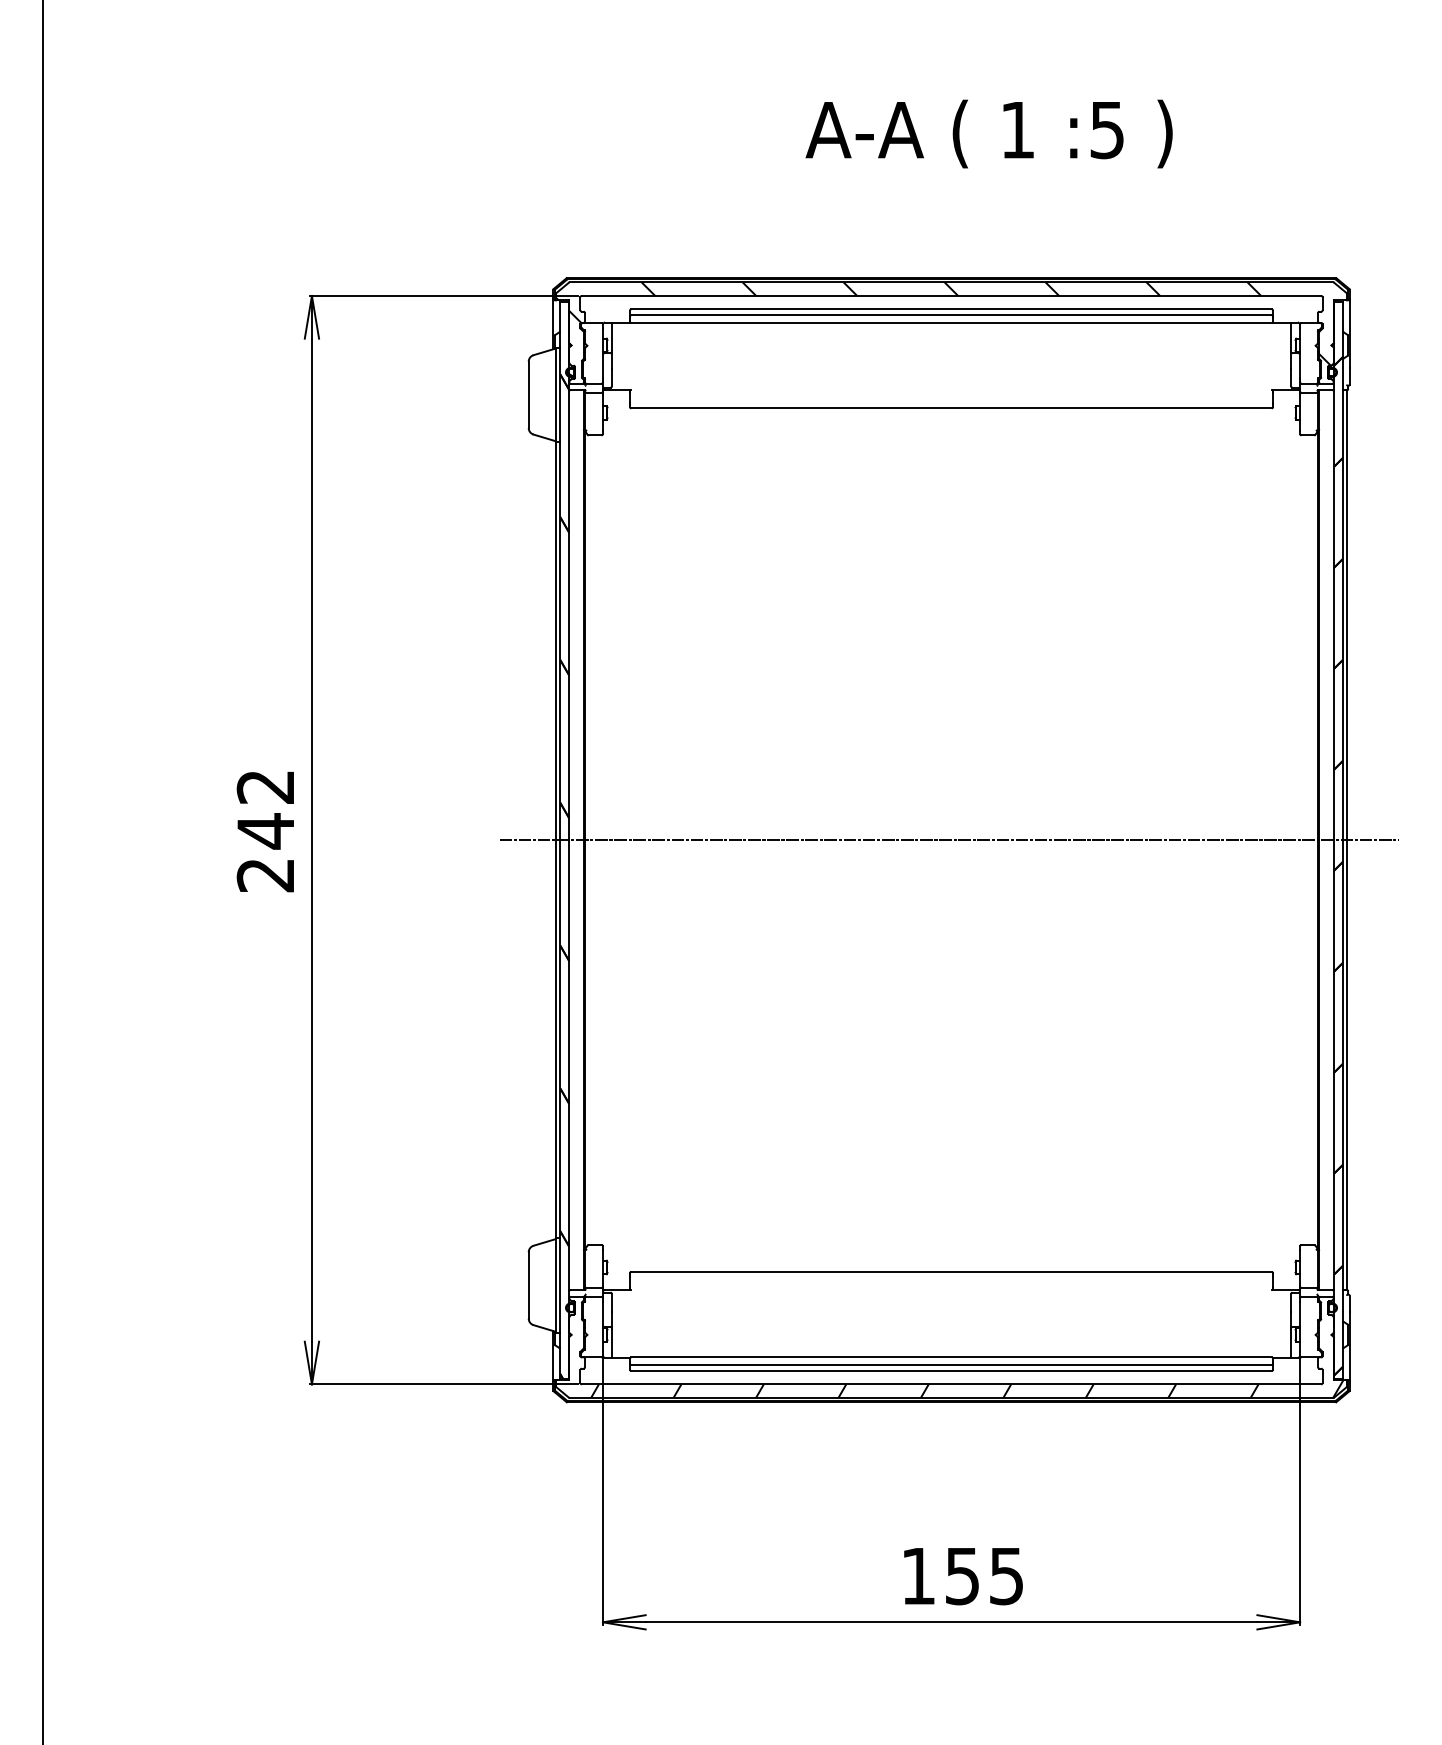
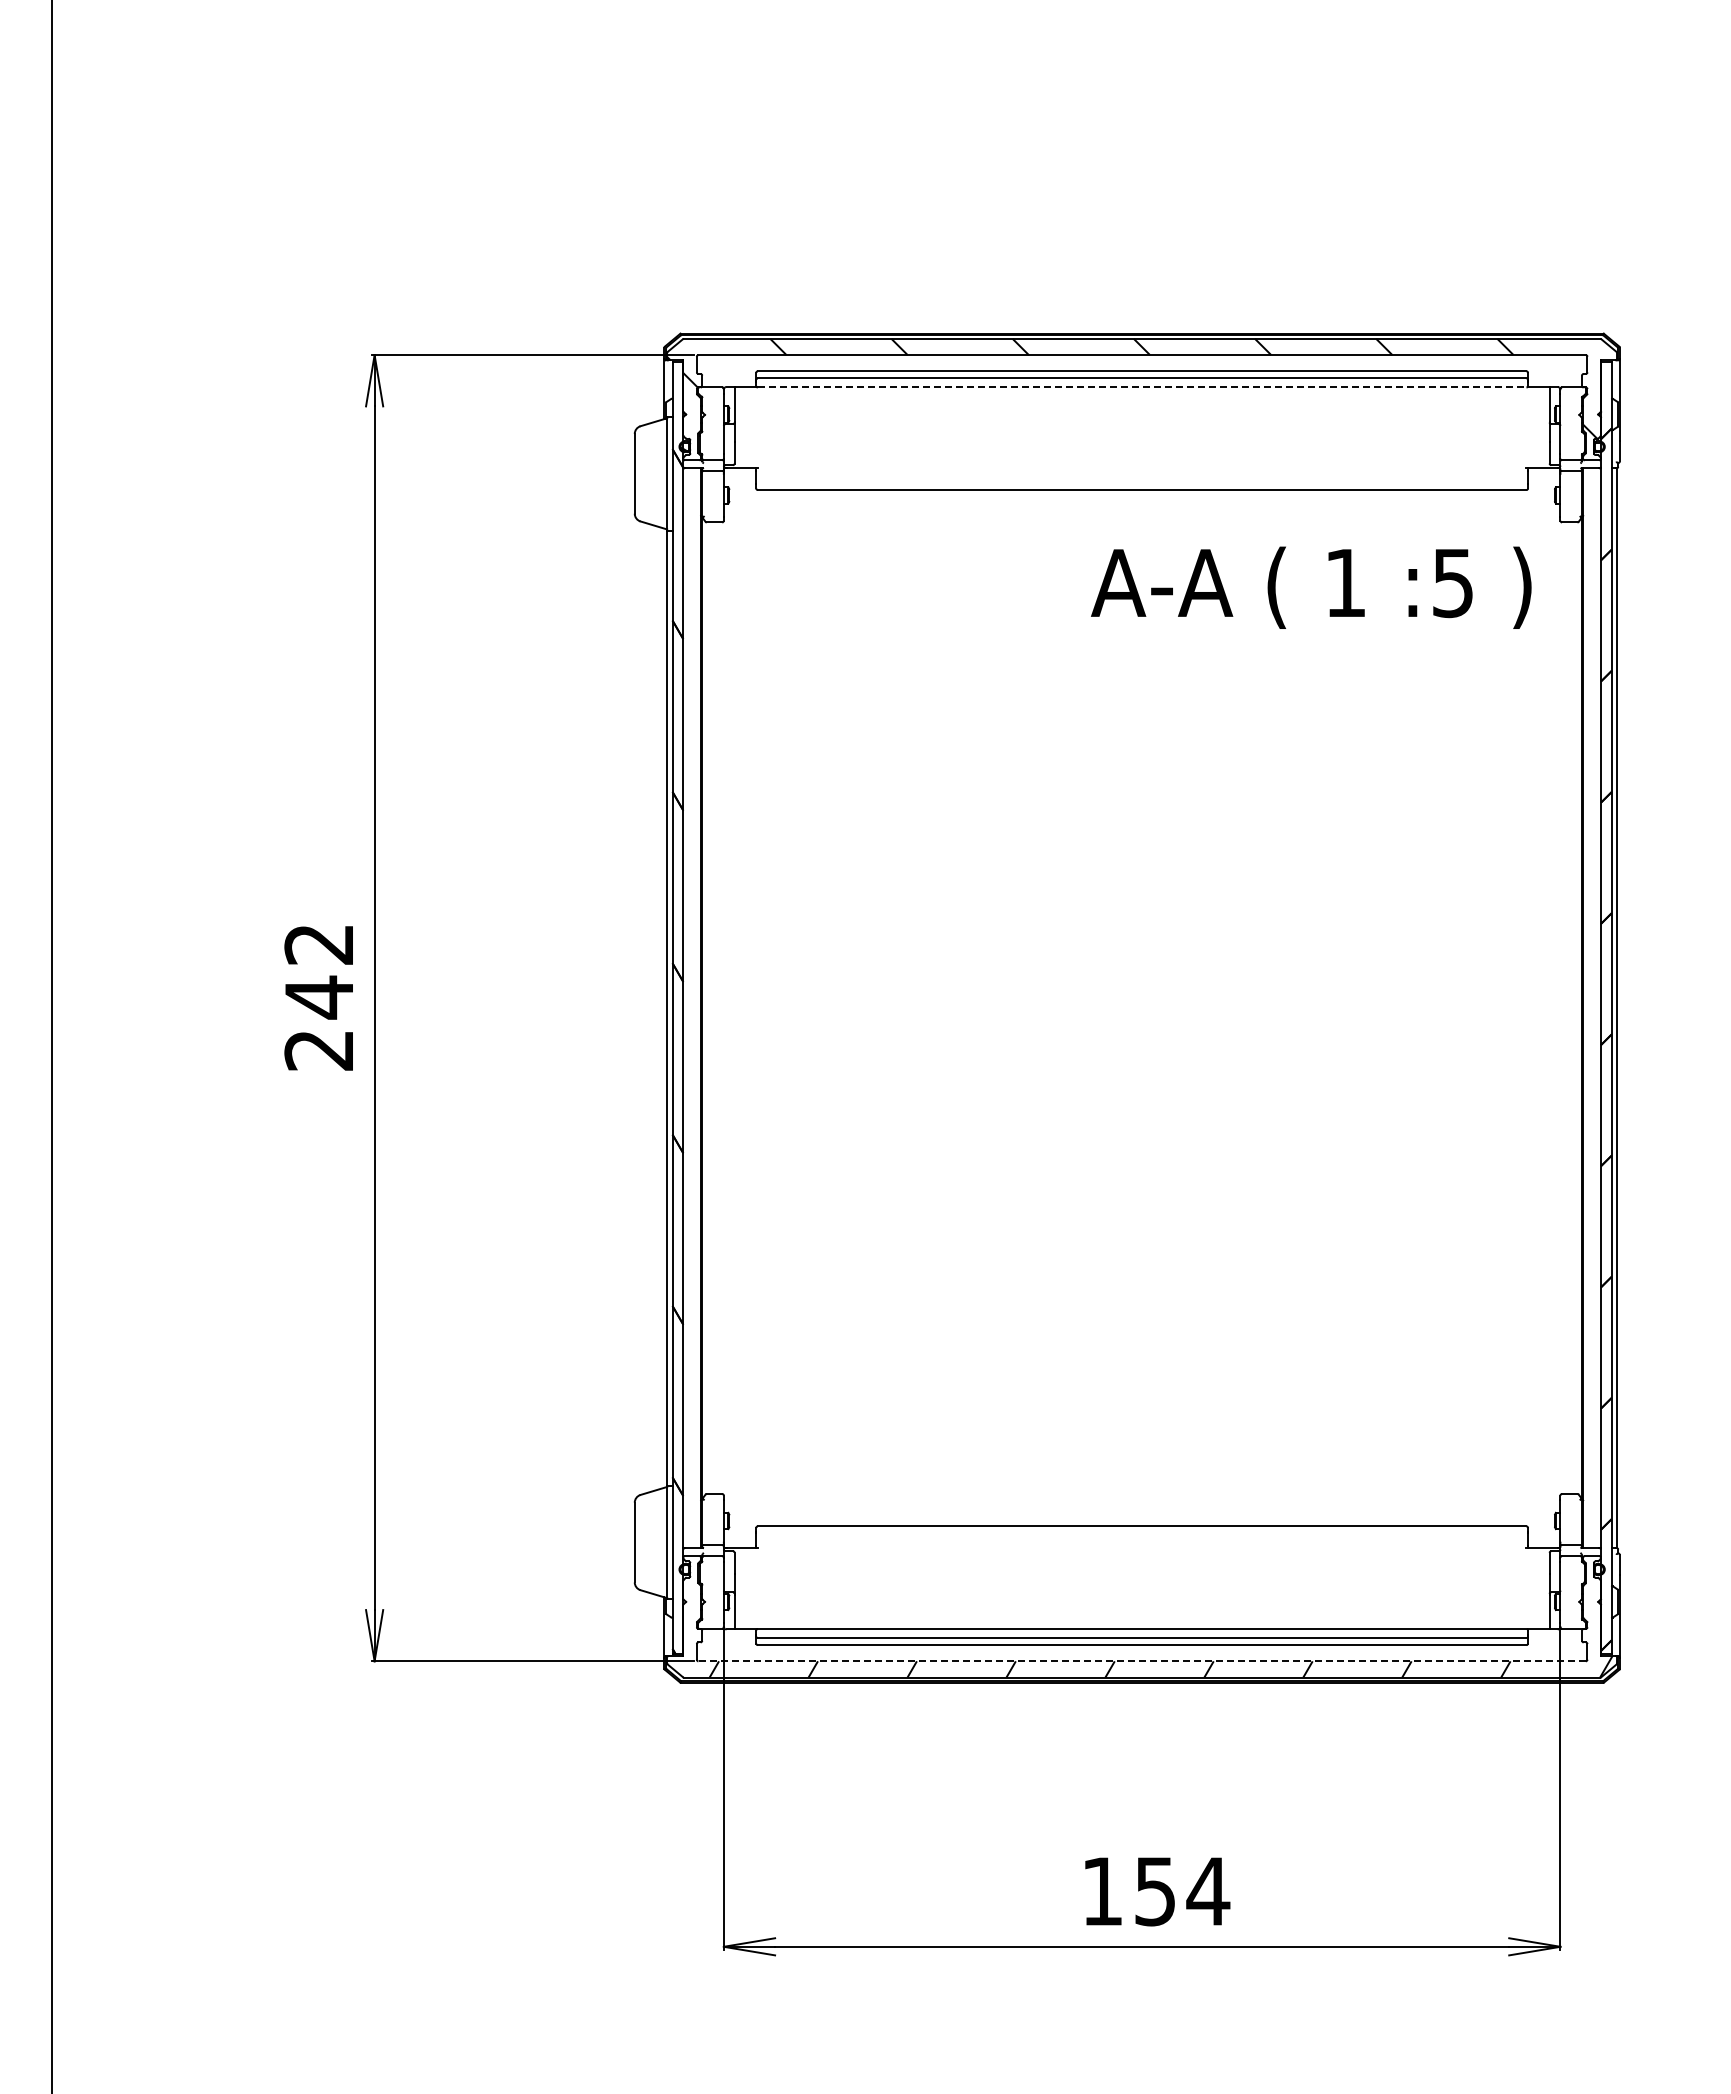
text: (989, 133) -> (1311, 587), moved
line: (951, 322) -> (1142, 387), solid -> dashed
line: (949, 840) -> (1139, 1008), removed
line: (951, 1384) -> (1142, 1661), solid -> dashed
text: (1006, 1576) -> (1208, 1891), 155 -> 154

